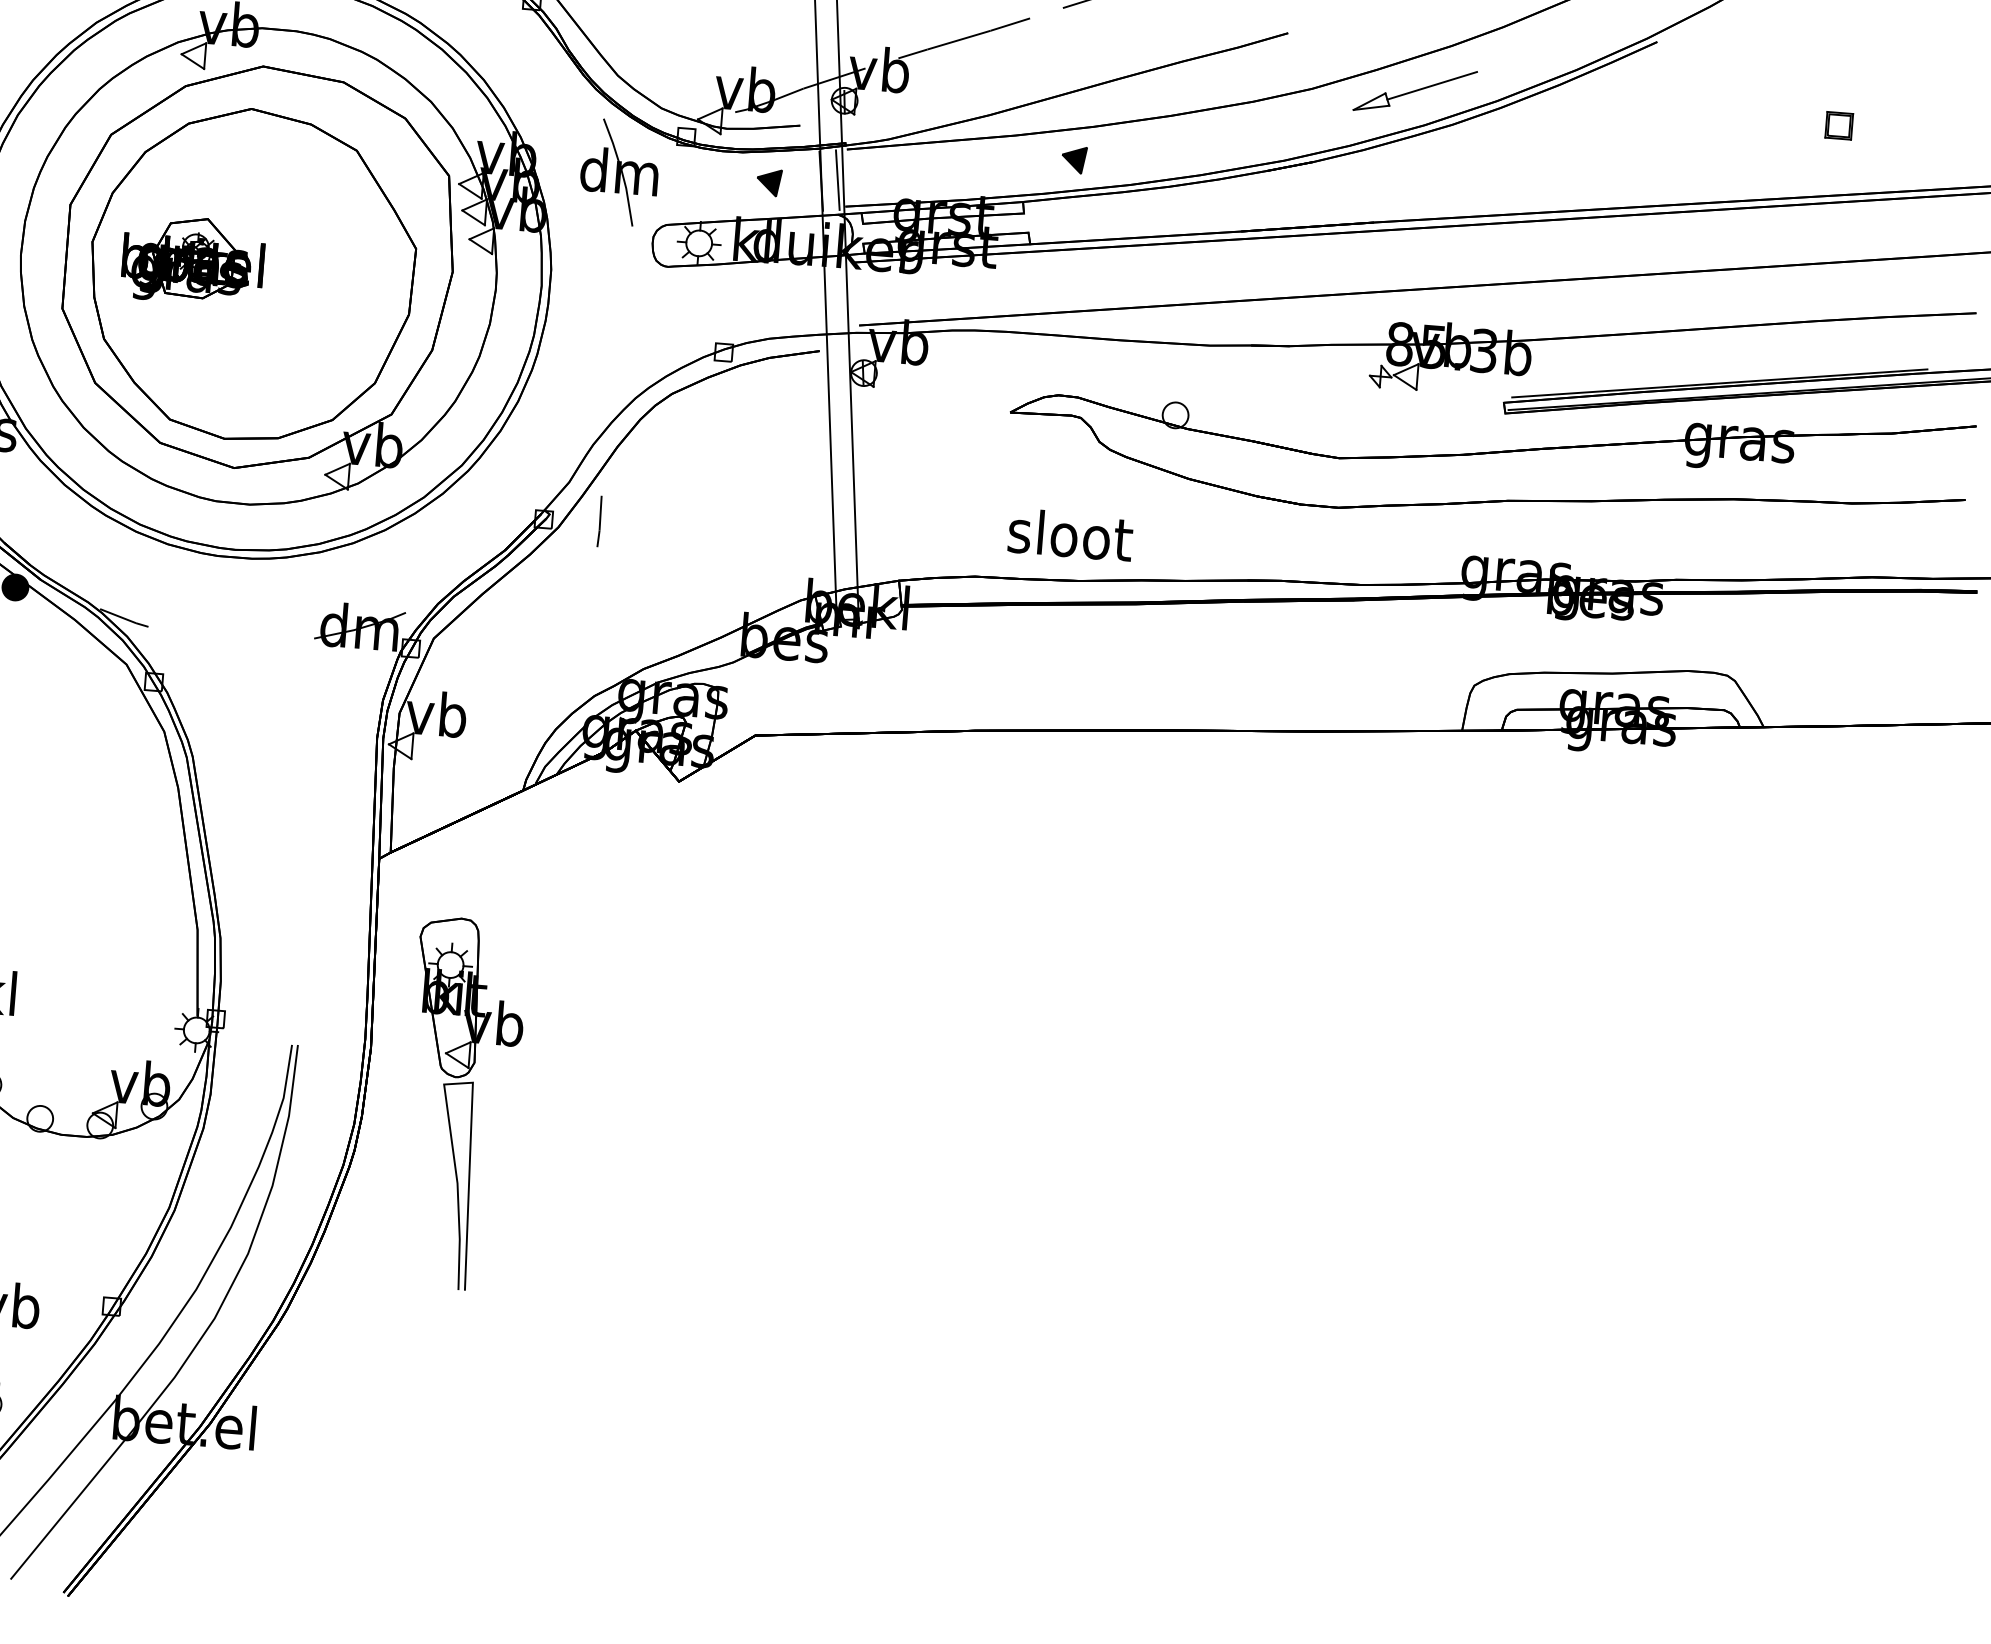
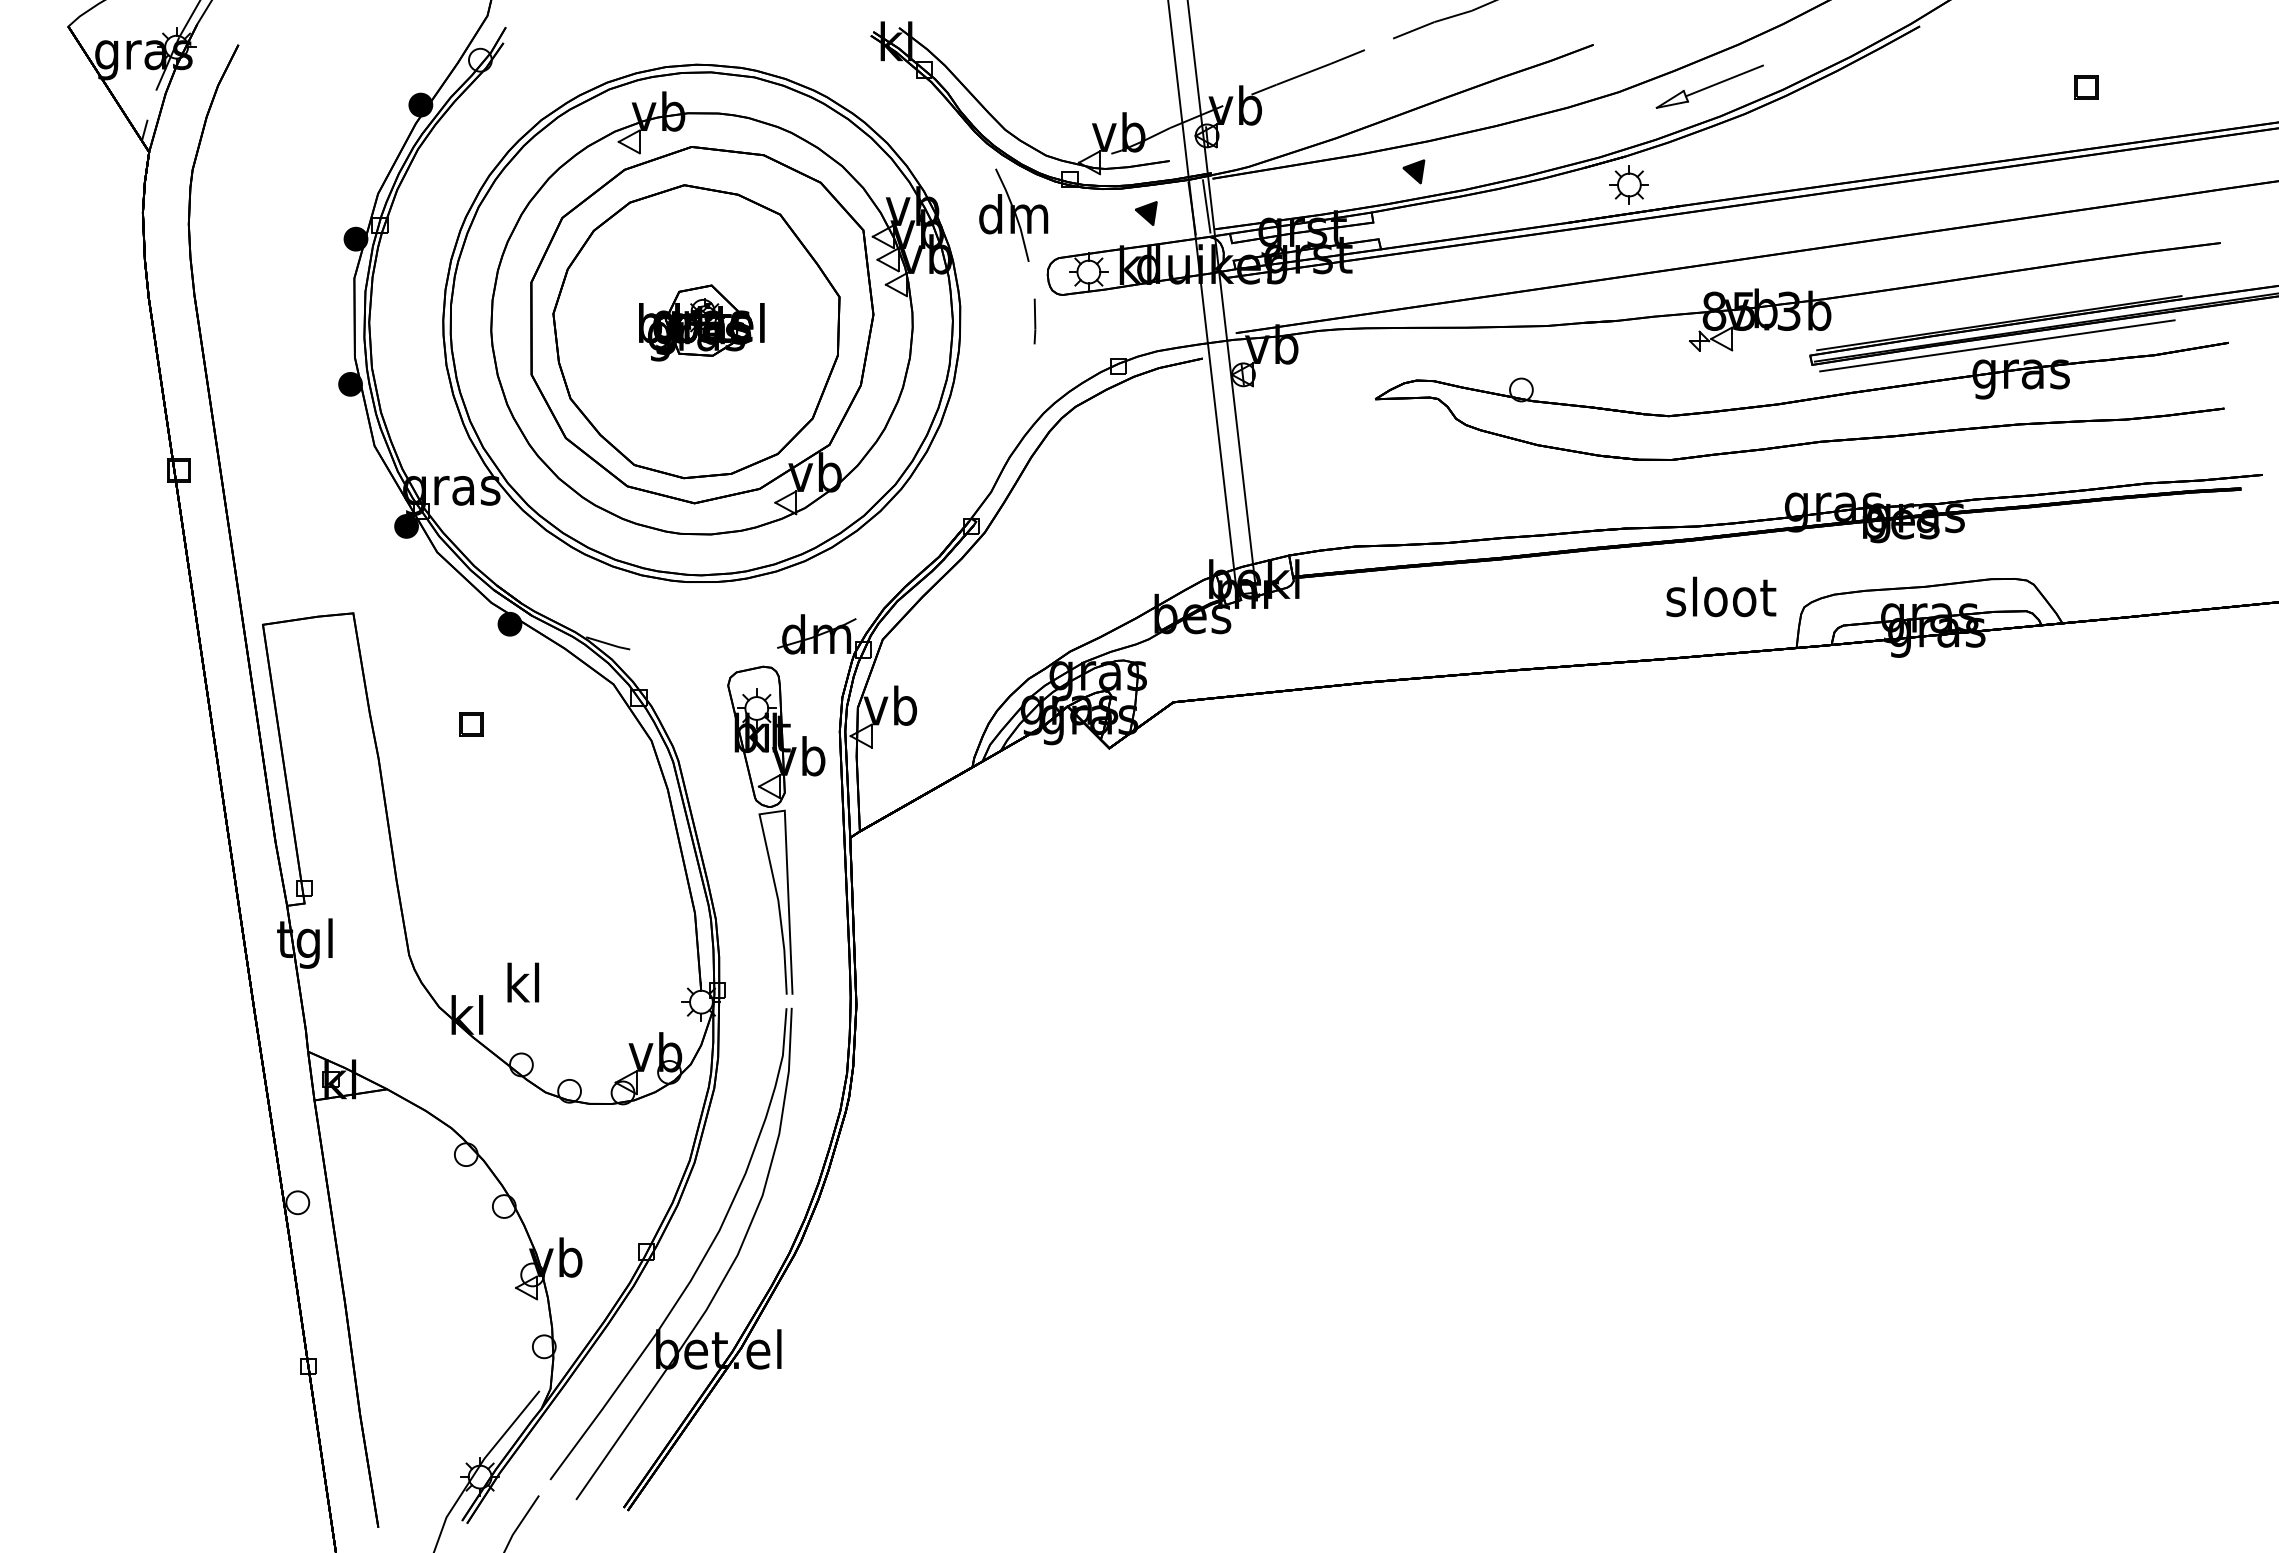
part: (1314, 193) -> (1628, 184), added
part: (193, 259) -> (701, 322), moved
line: (1715, 408) -> (1997, 345), added
line: (599, 521) -> (1034, 321), moved
text: (1070, 534) -> (1721, 596), moved
part: (470, 1103) -> (784, 829), moved

